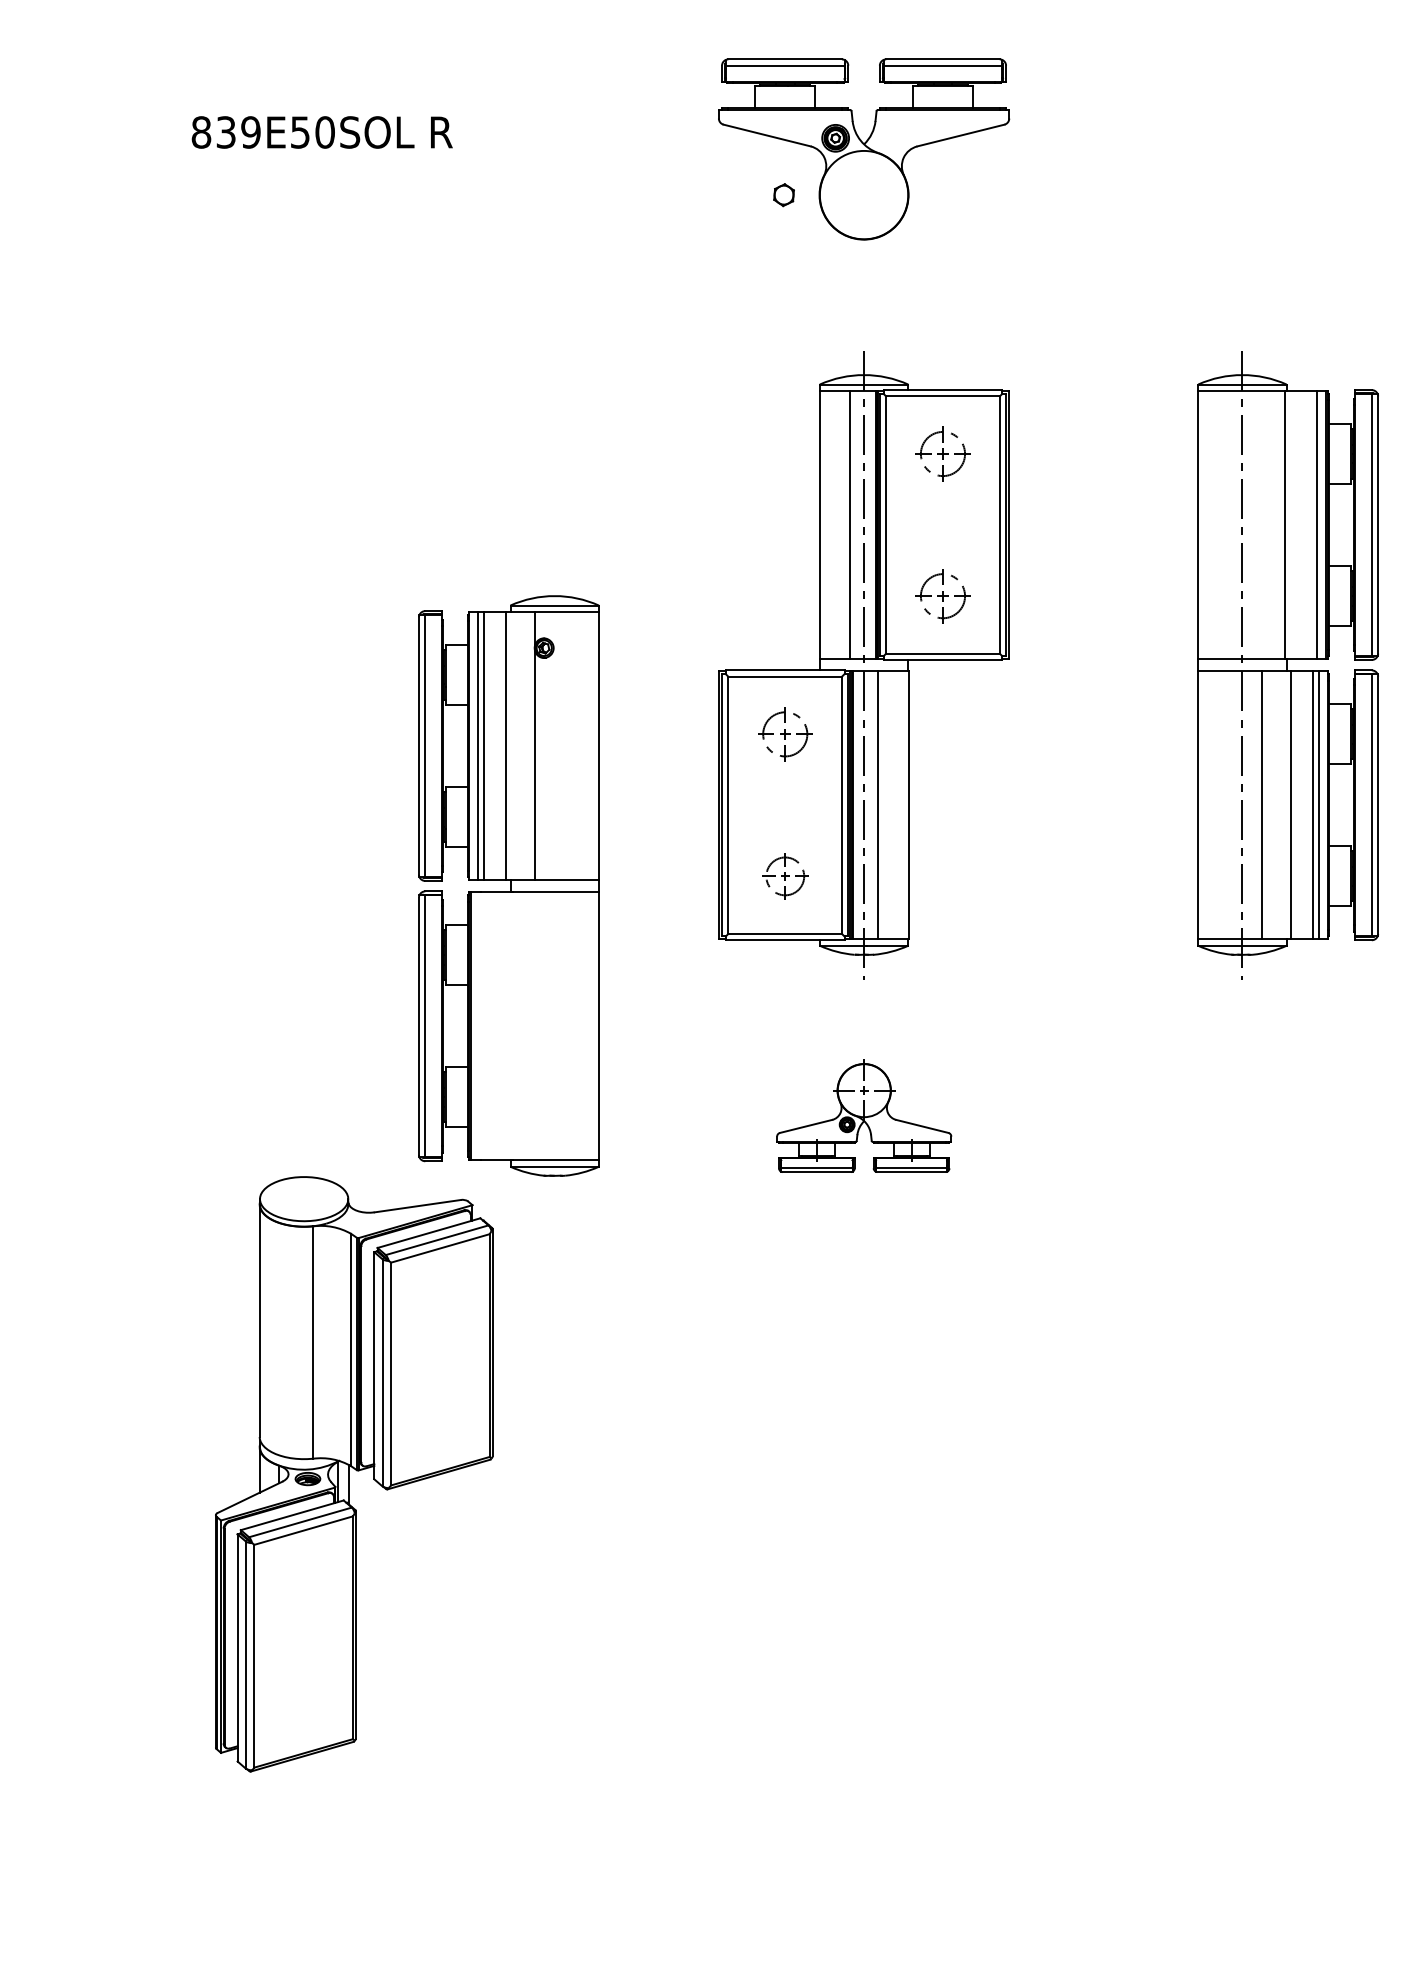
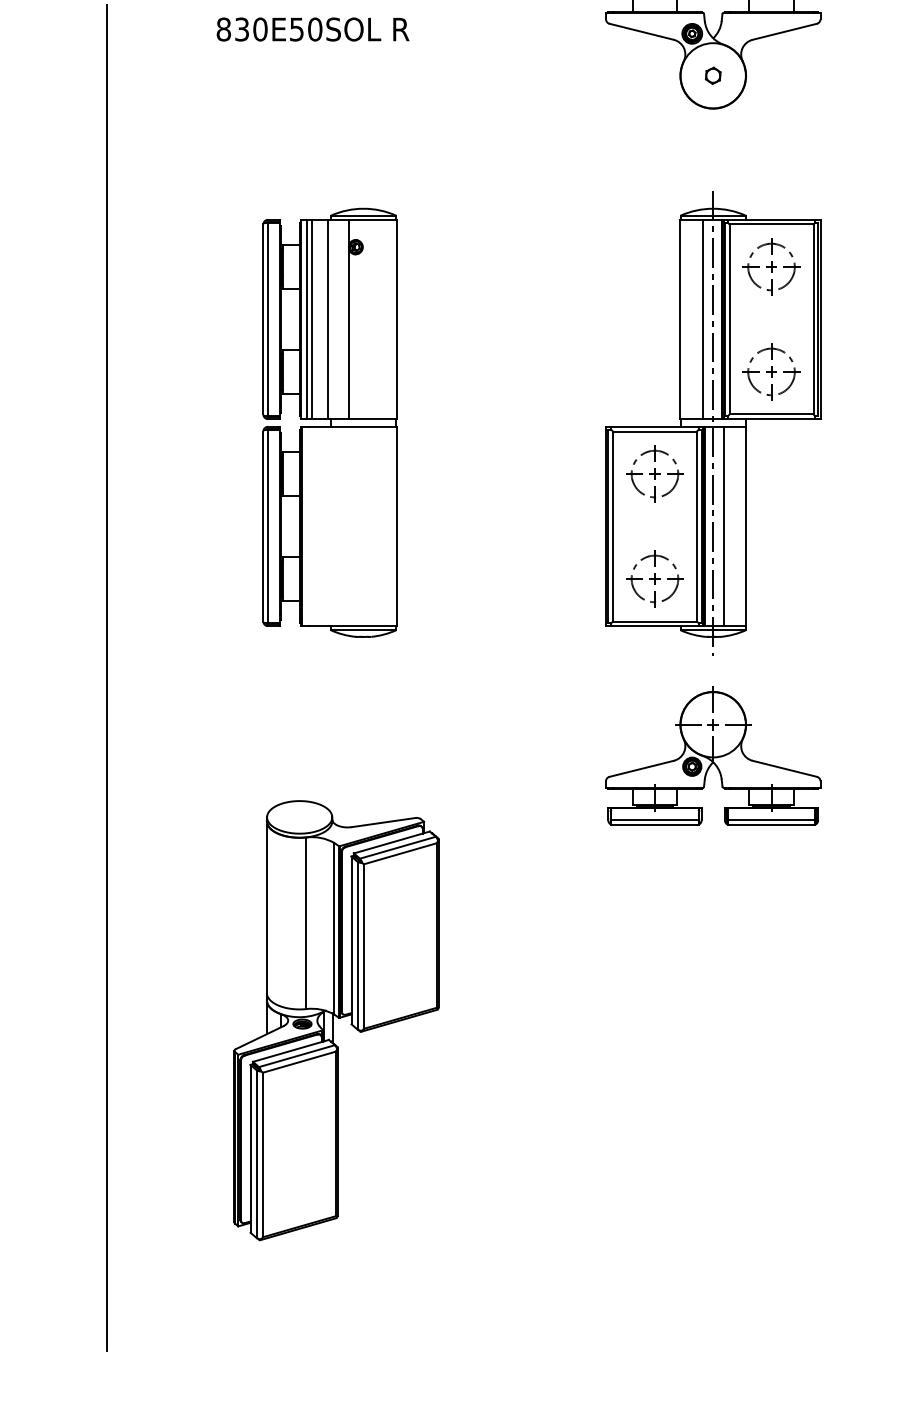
text: (250, 132) -> (260, 29), 839E50SOL -> 830E50SOL
part: (783, 195) -> (712, 76), moved
part: (942, 453) -> (771, 266), size x1.43
part: (942, 596) -> (771, 372), size x1.43
part: (785, 734) -> (655, 474), size x1.43
part: (785, 876) -> (655, 579), size x1.67
part: (508, 885) -> (329, 422), moved
line: (42, 1009) -> (106, 677), added
part: (864, 1115) -> (713, 755), size x1.67

